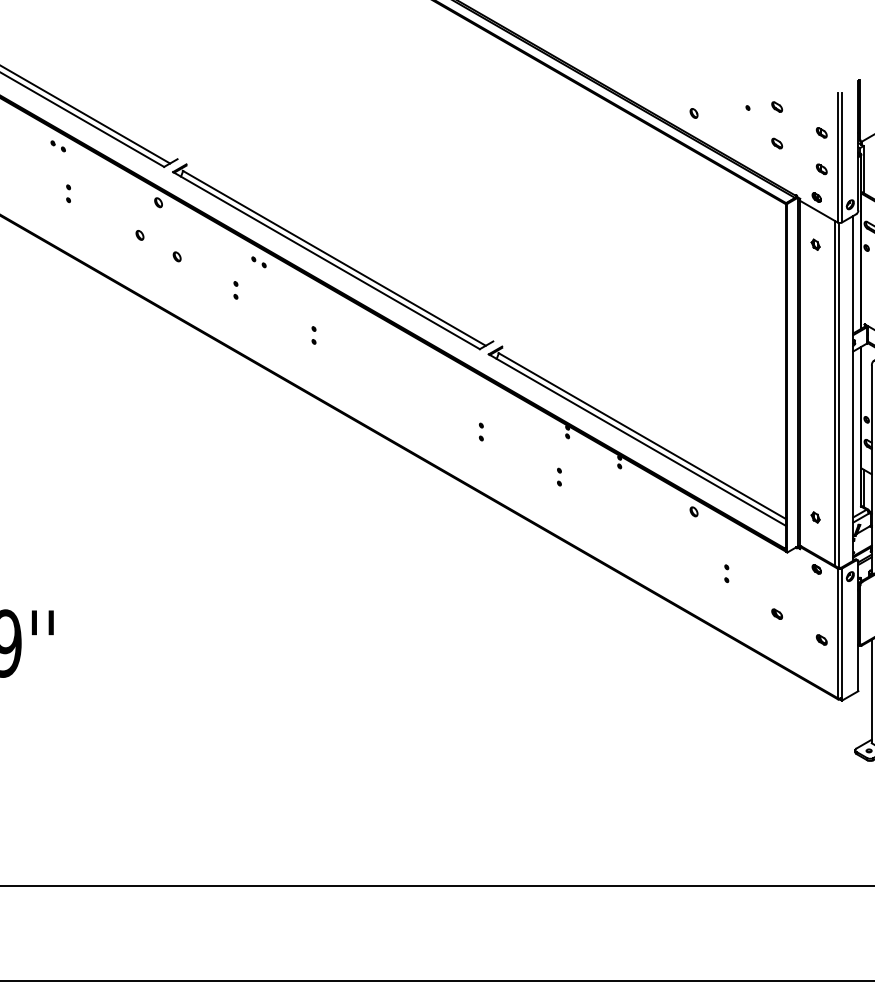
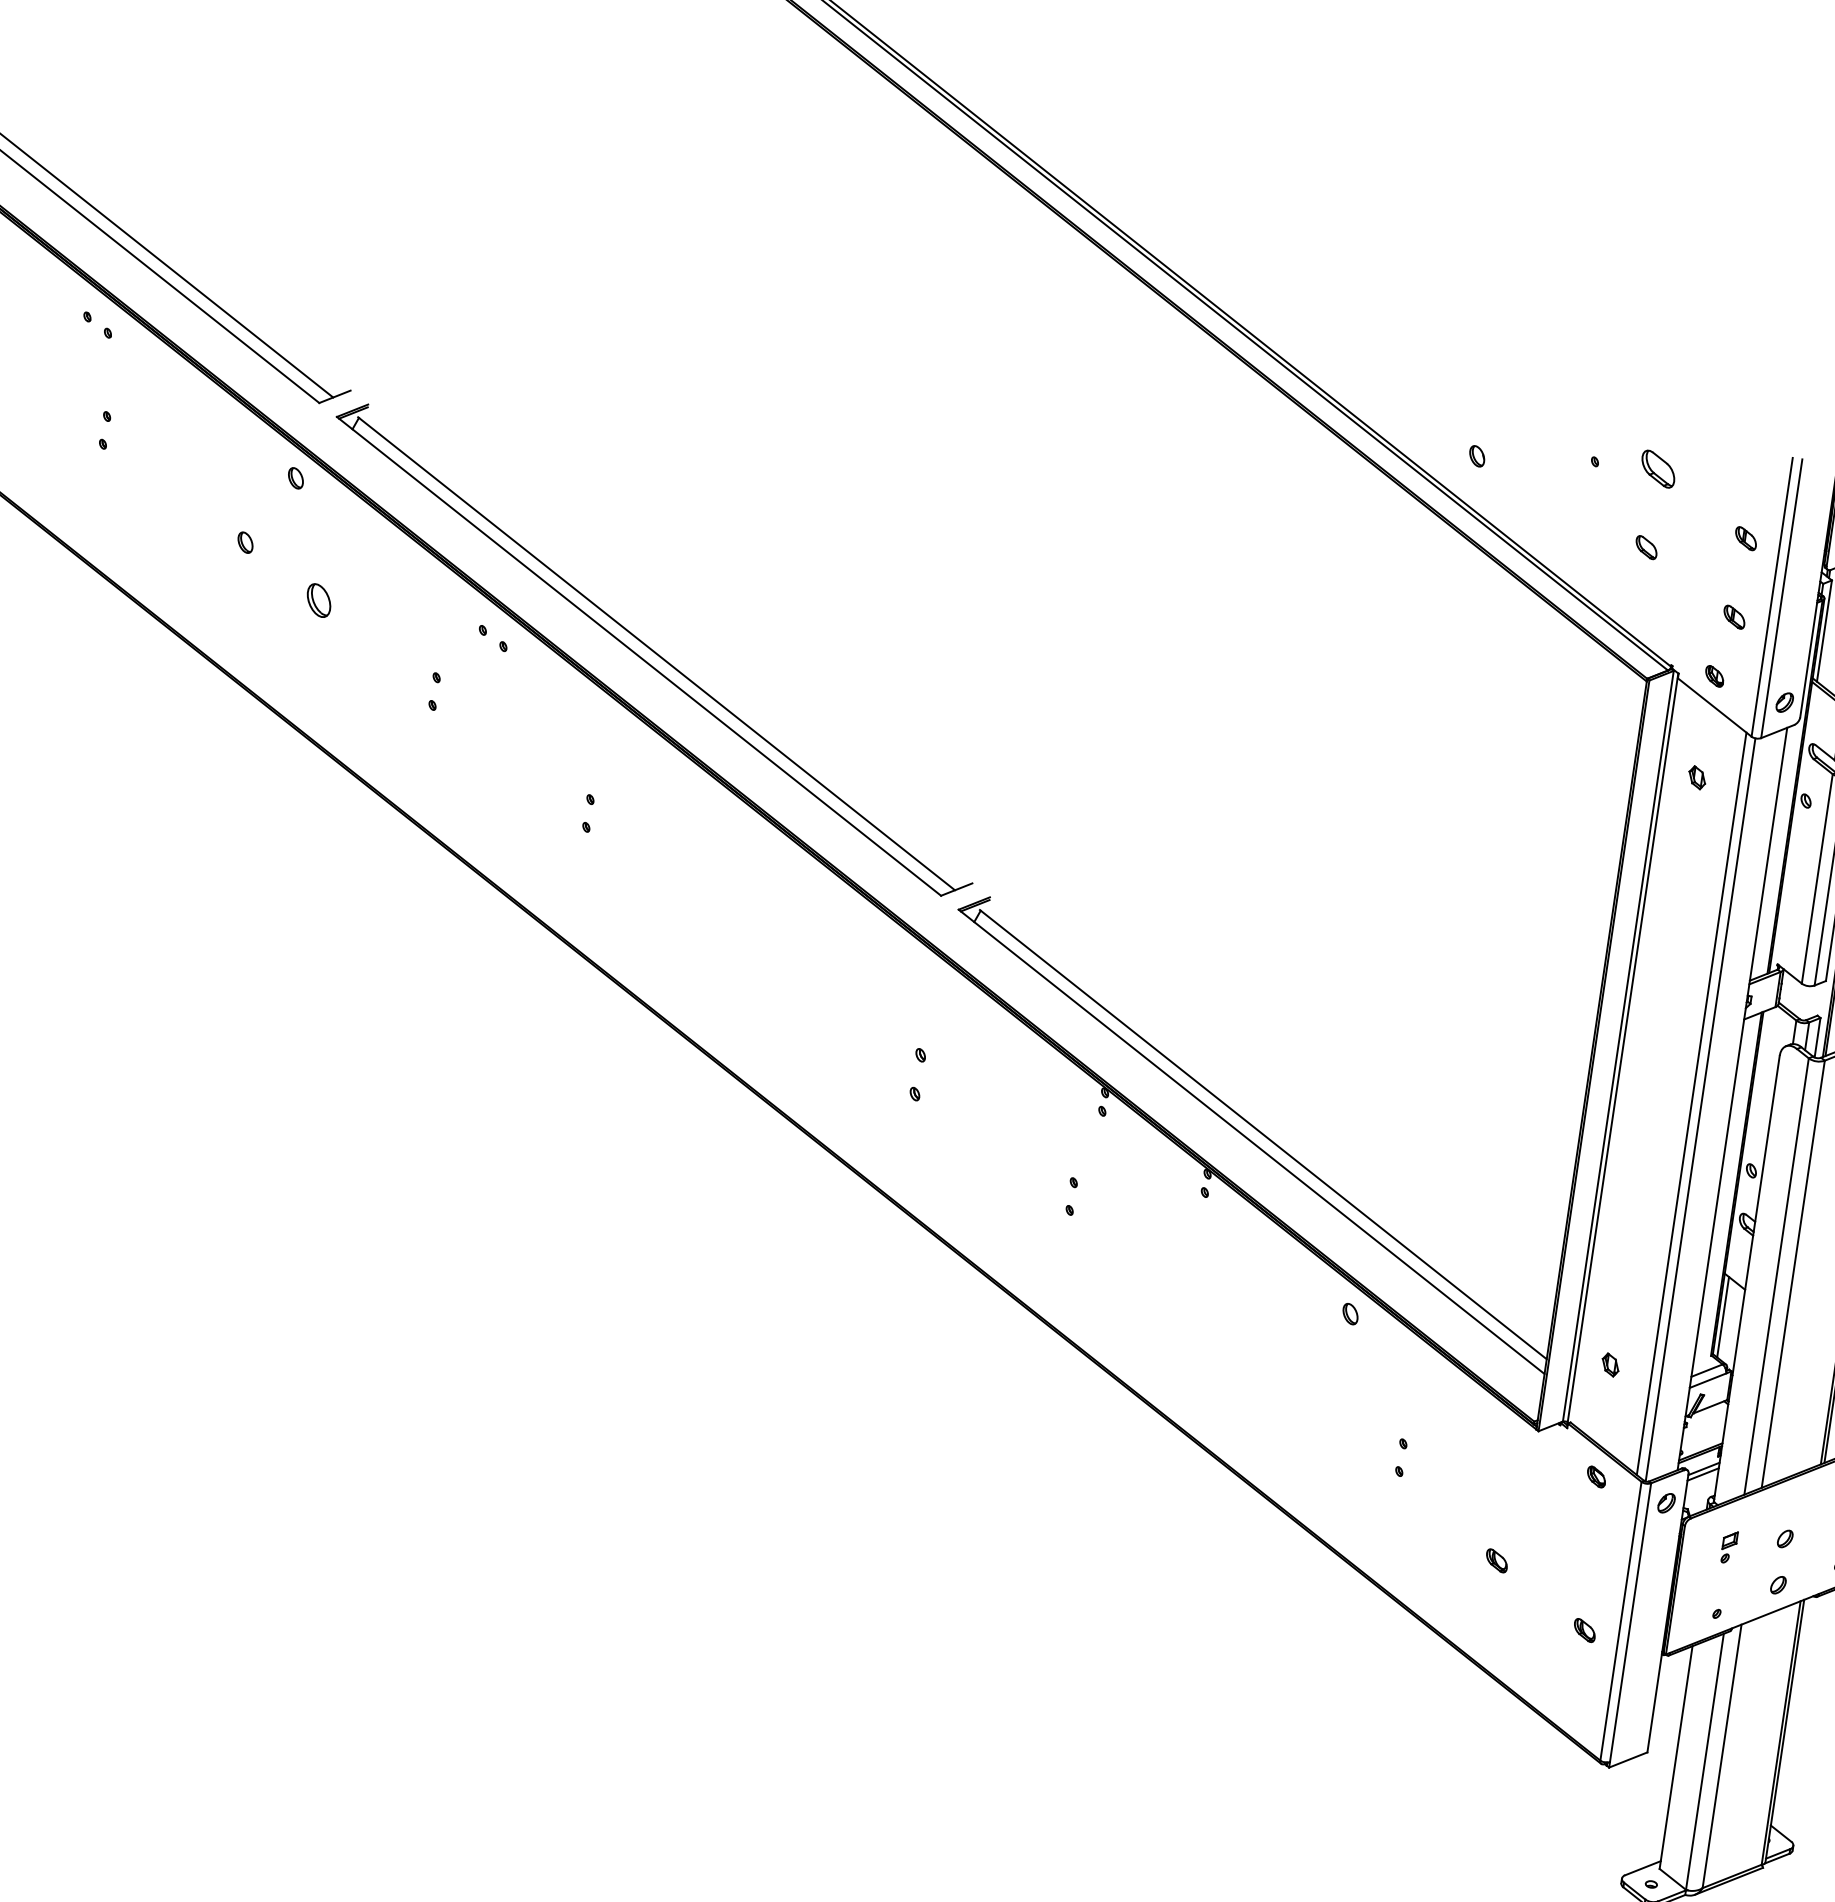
part: (776, 106) -> (1656, 467), size x1.6
part: (176, 256) -> (317, 599), size x1.6
part: (481, 431) -> (918, 1073), size x1.4

